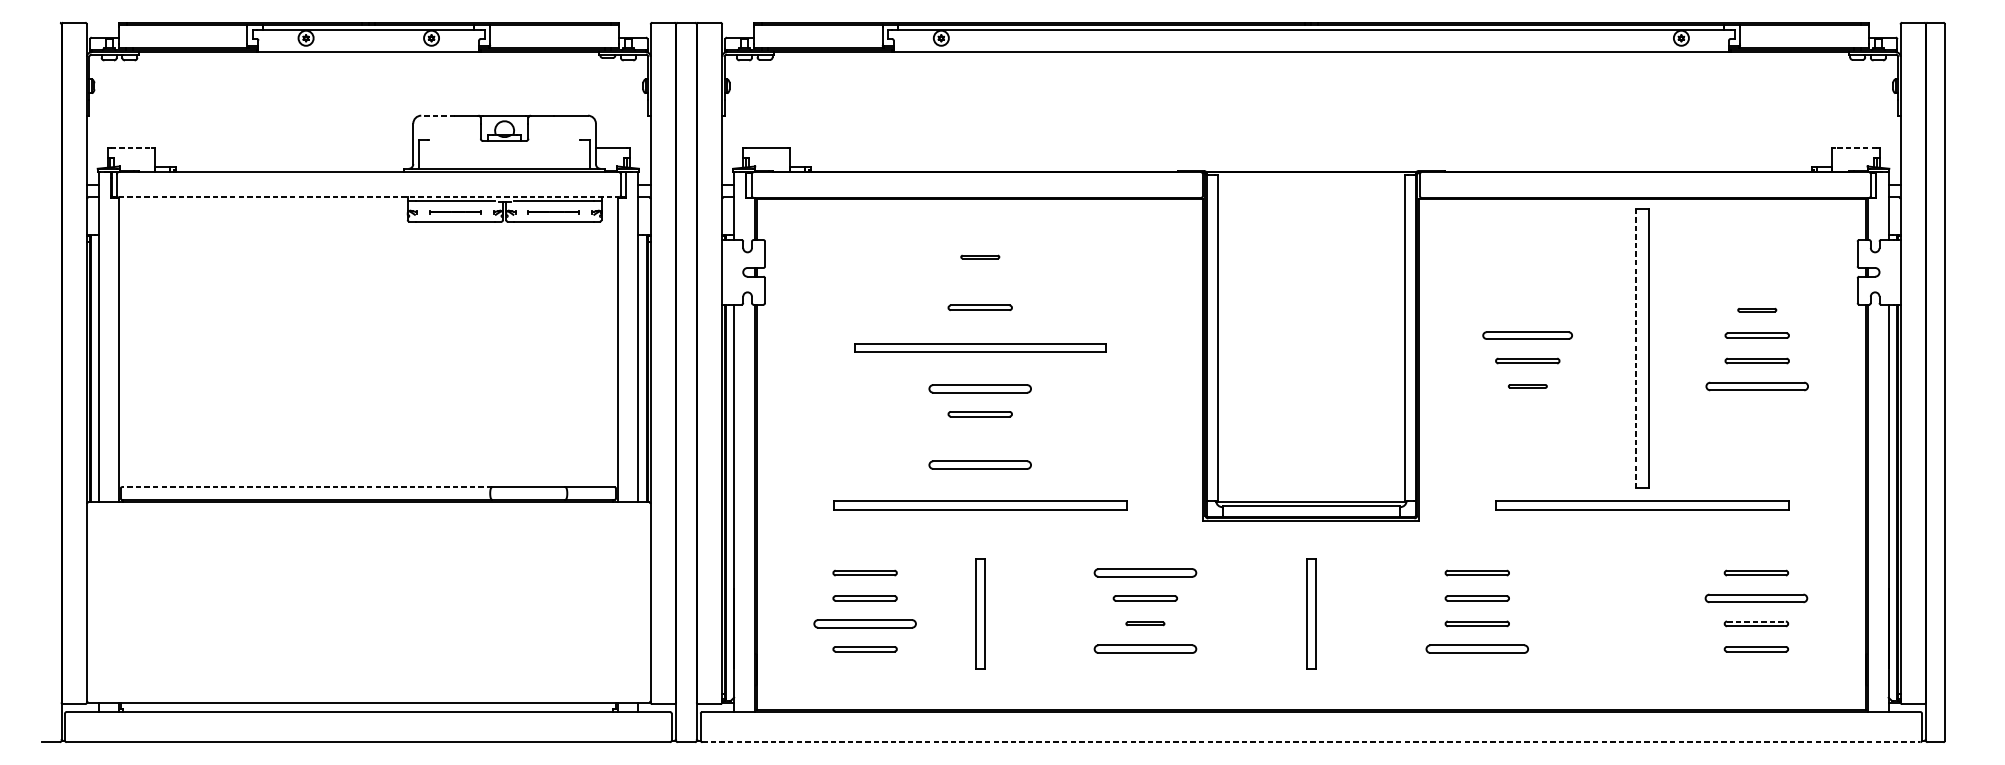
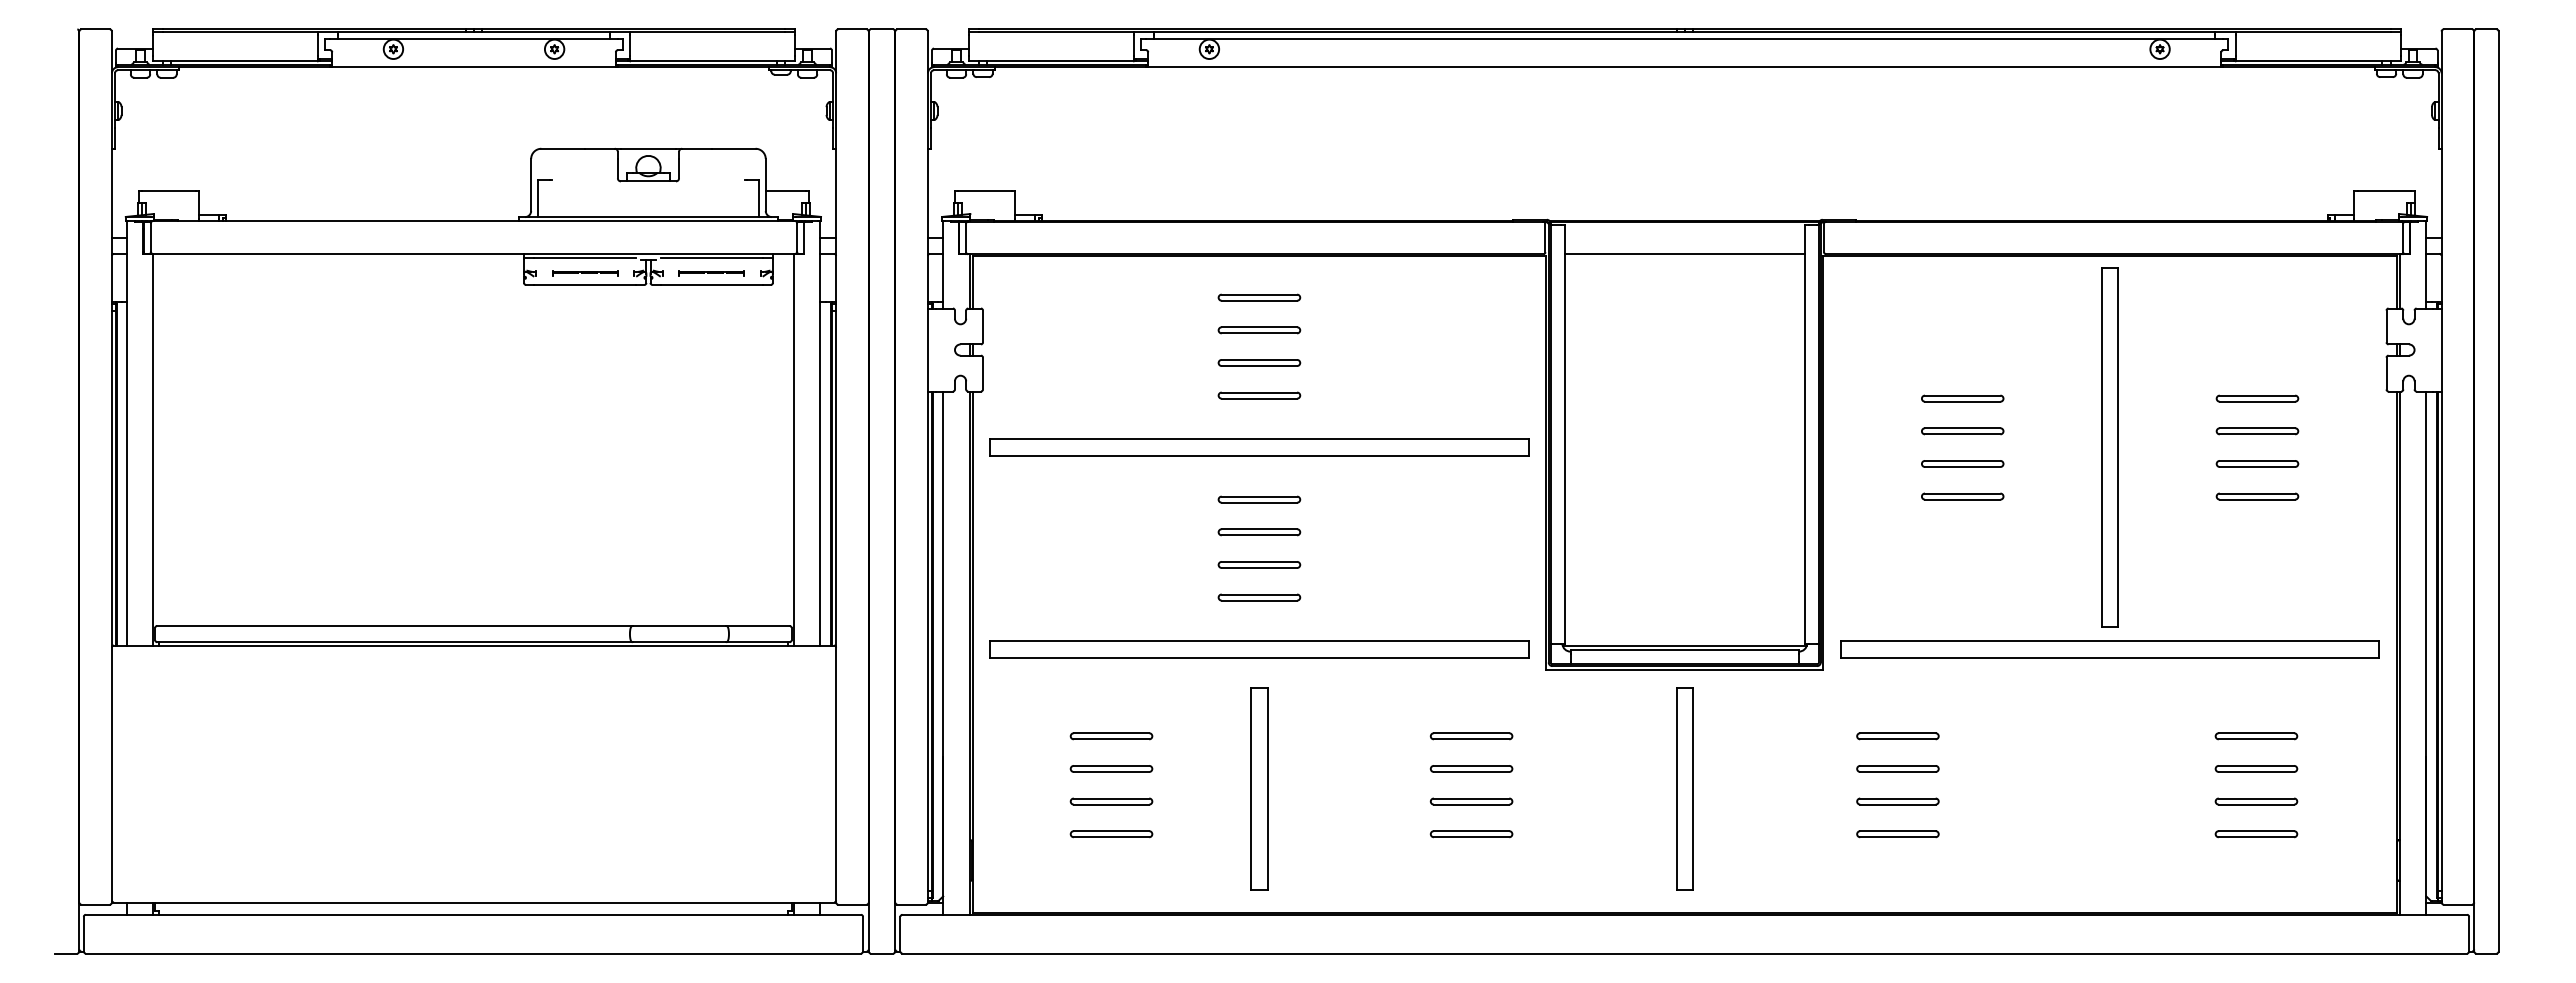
line: (438, 115) -> (563, 148), dashed -> solid
line: (131, 148) -> (169, 190), dashed -> solid
line: (1856, 148) -> (2384, 190), dashed -> solid
line: (369, 197) -> (474, 253), dashed -> solid
line: (1311, 197) -> (1684, 254), added
part: (980, 231) -> (1259, 297), added
part: (980, 257) -> (1259, 330), size x1.67
part: (980, 282) -> (1259, 362), added
part: (1527, 310) -> (1962, 398), added
part: (1757, 310) -> (2257, 398), size x1.67
part: (1527, 335) -> (1962, 431), size x0.71
part: (980, 348) -> (1259, 447), size x1.67
line: (1635, 348) -> (2101, 447), dashed -> solid
part: (1527, 386) -> (1962, 496), size x1.67
part: (1757, 386) -> (2257, 496), size x0.62
part: (980, 388) -> (1259, 499), size x0.62
part: (980, 439) -> (1259, 564), added
part: (980, 465) -> (1259, 597), size x0.62
line: (306, 486) -> (394, 625), dashed -> solid
part: (980, 505) -> (1259, 649), size x1.43
part: (1642, 505) -> (2109, 649), size x1.43
part: (1145, 573) -> (1471, 736), size x0.62
part: (1756, 598) -> (2256, 768), size x0.62
part: (980, 613) -> (1259, 788), size x1.43
part: (1311, 613) -> (1684, 788), size x1.43
line: (1756, 621) -> (2256, 798), dashed -> solid
part: (865, 623) -> (1111, 801), size x0.62
part: (1145, 623) -> (1471, 801), size x1.67
part: (1145, 649) -> (1471, 834), size x0.62
part: (1476, 649) -> (1897, 834), size x0.62
line: (1311, 742) -> (1685, 953), dashed -> solid

